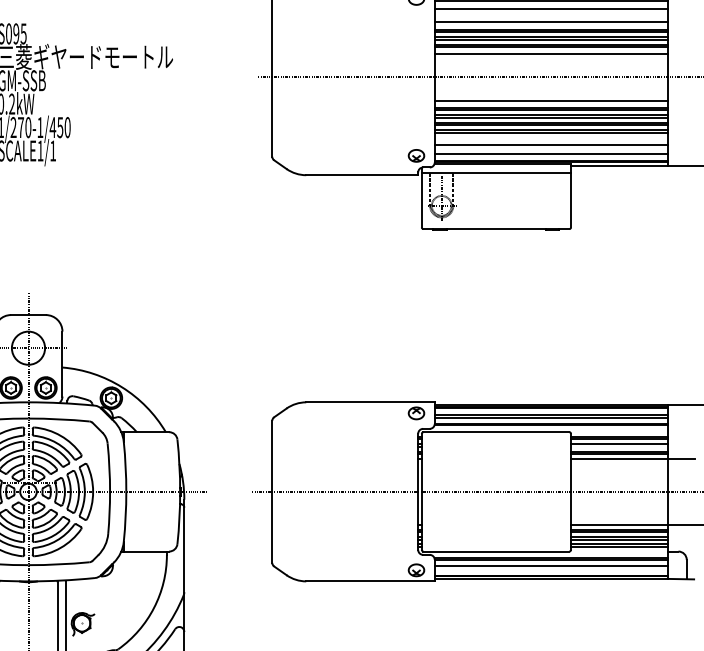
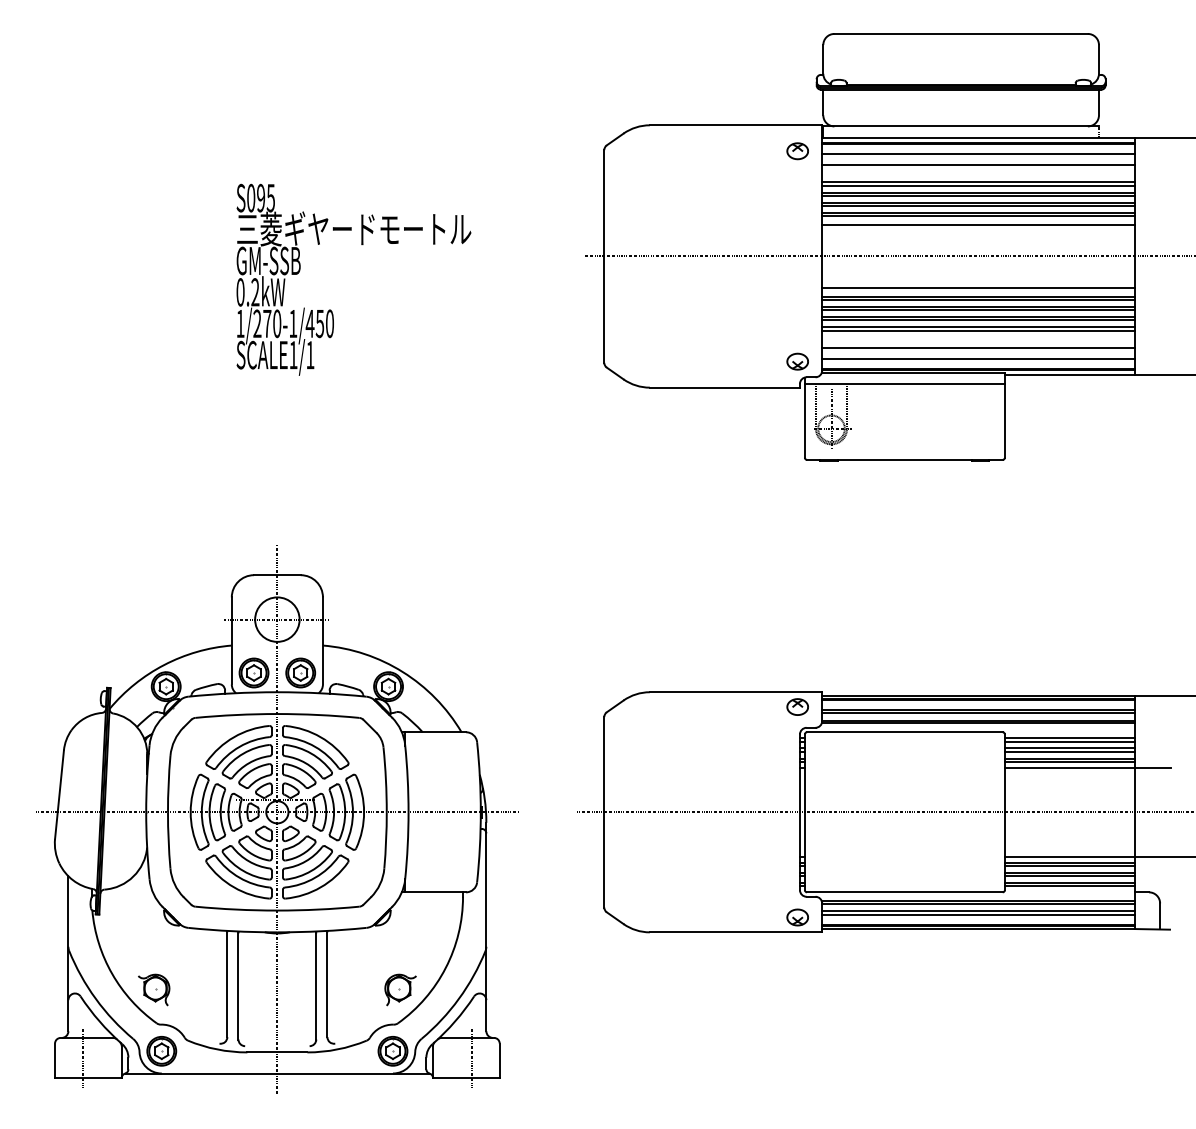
line: (551, 24) -> (978, 185), added
line: (619, 446) -> (1069, 751), added
line: (551, 568) -> (978, 914), added
part: (83, 624) -> (400, 989), moved

